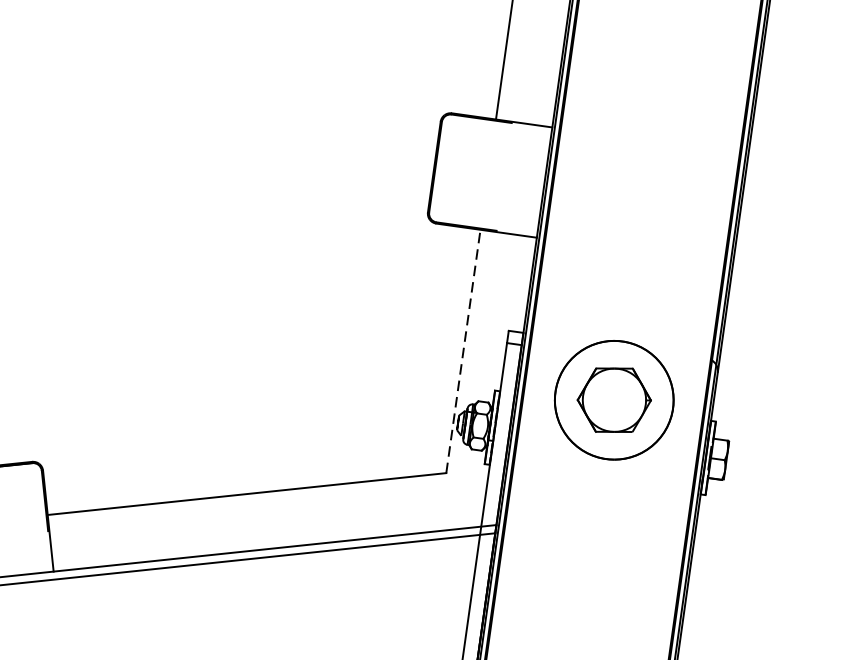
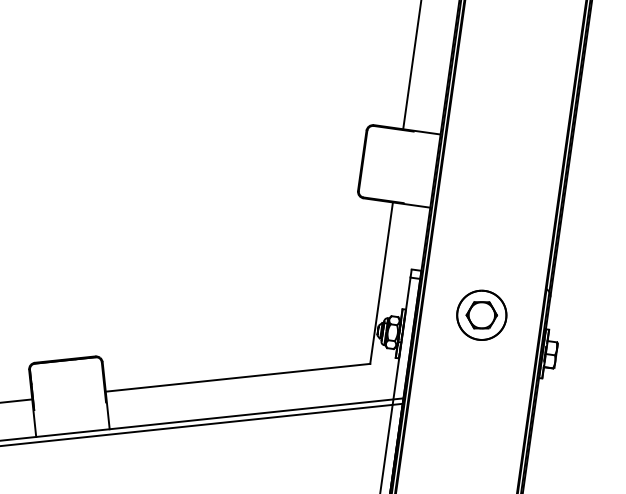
line: (463, 351) -> (381, 283), dashed -> solid
part: (613, 398) -> (481, 314), size x0.62

